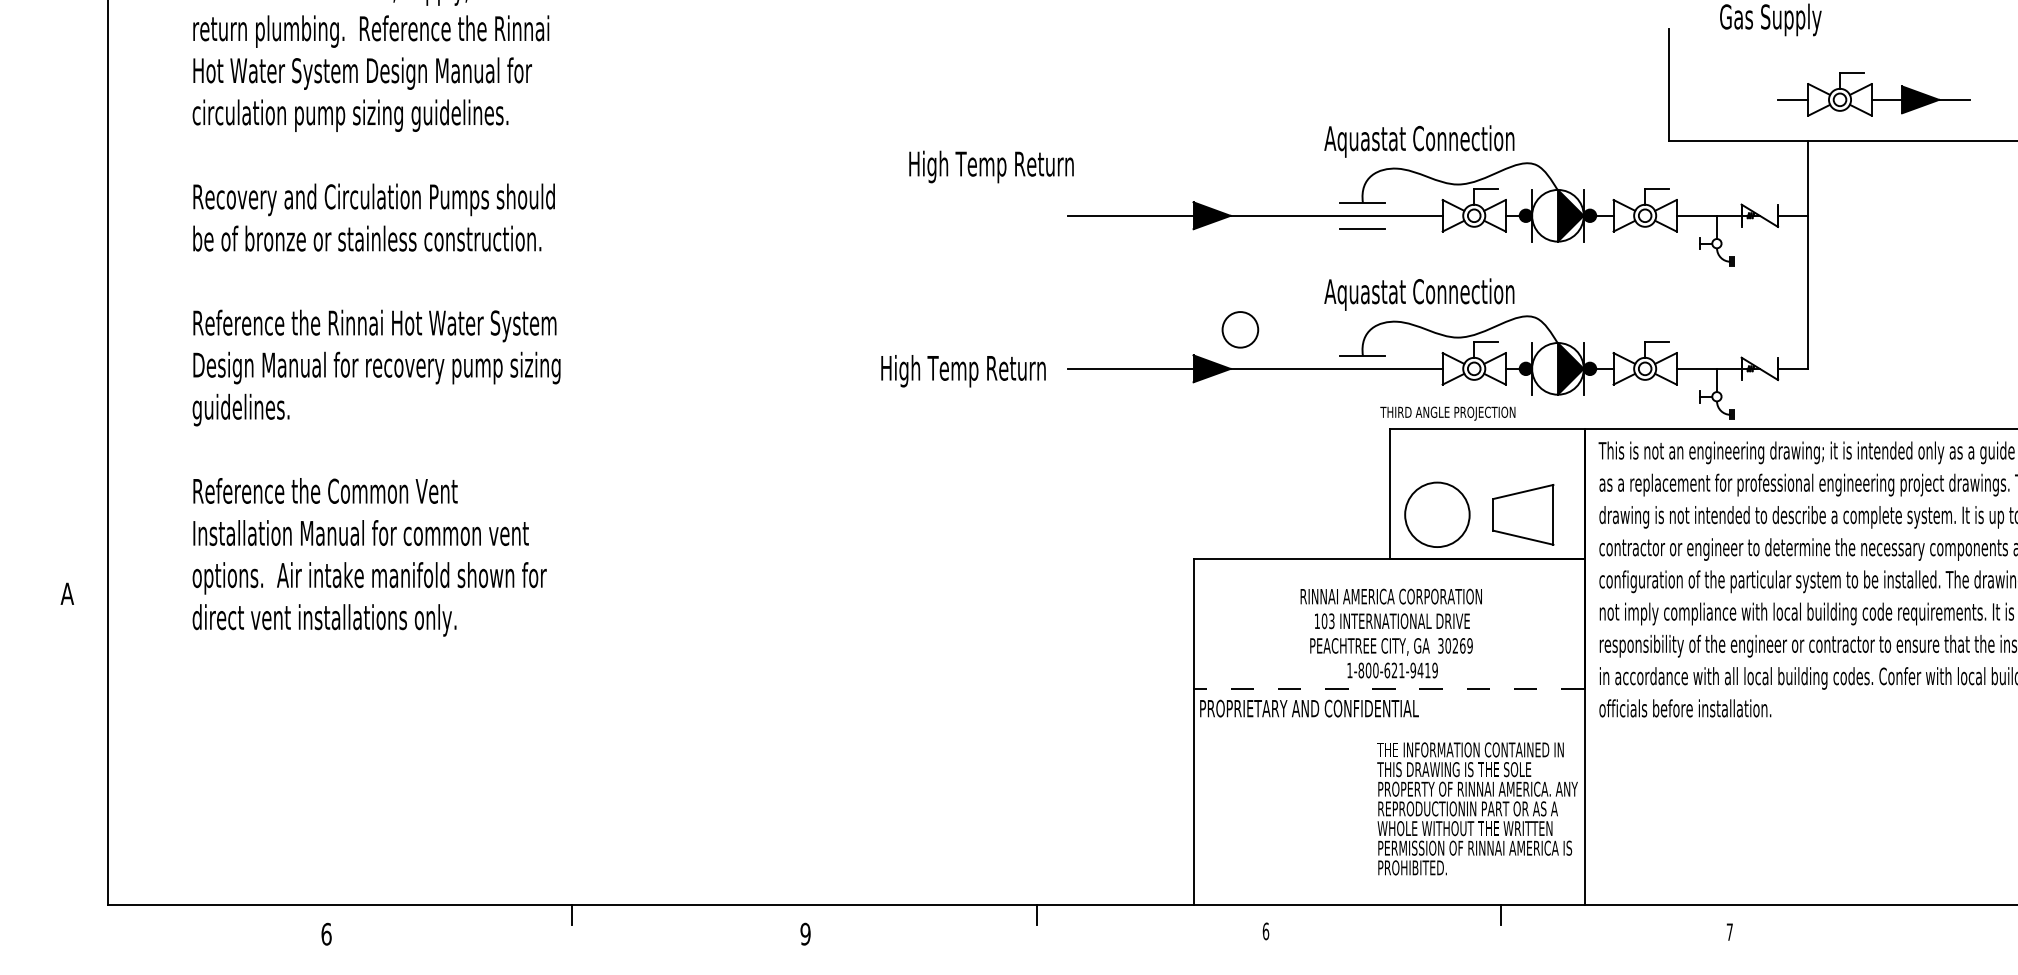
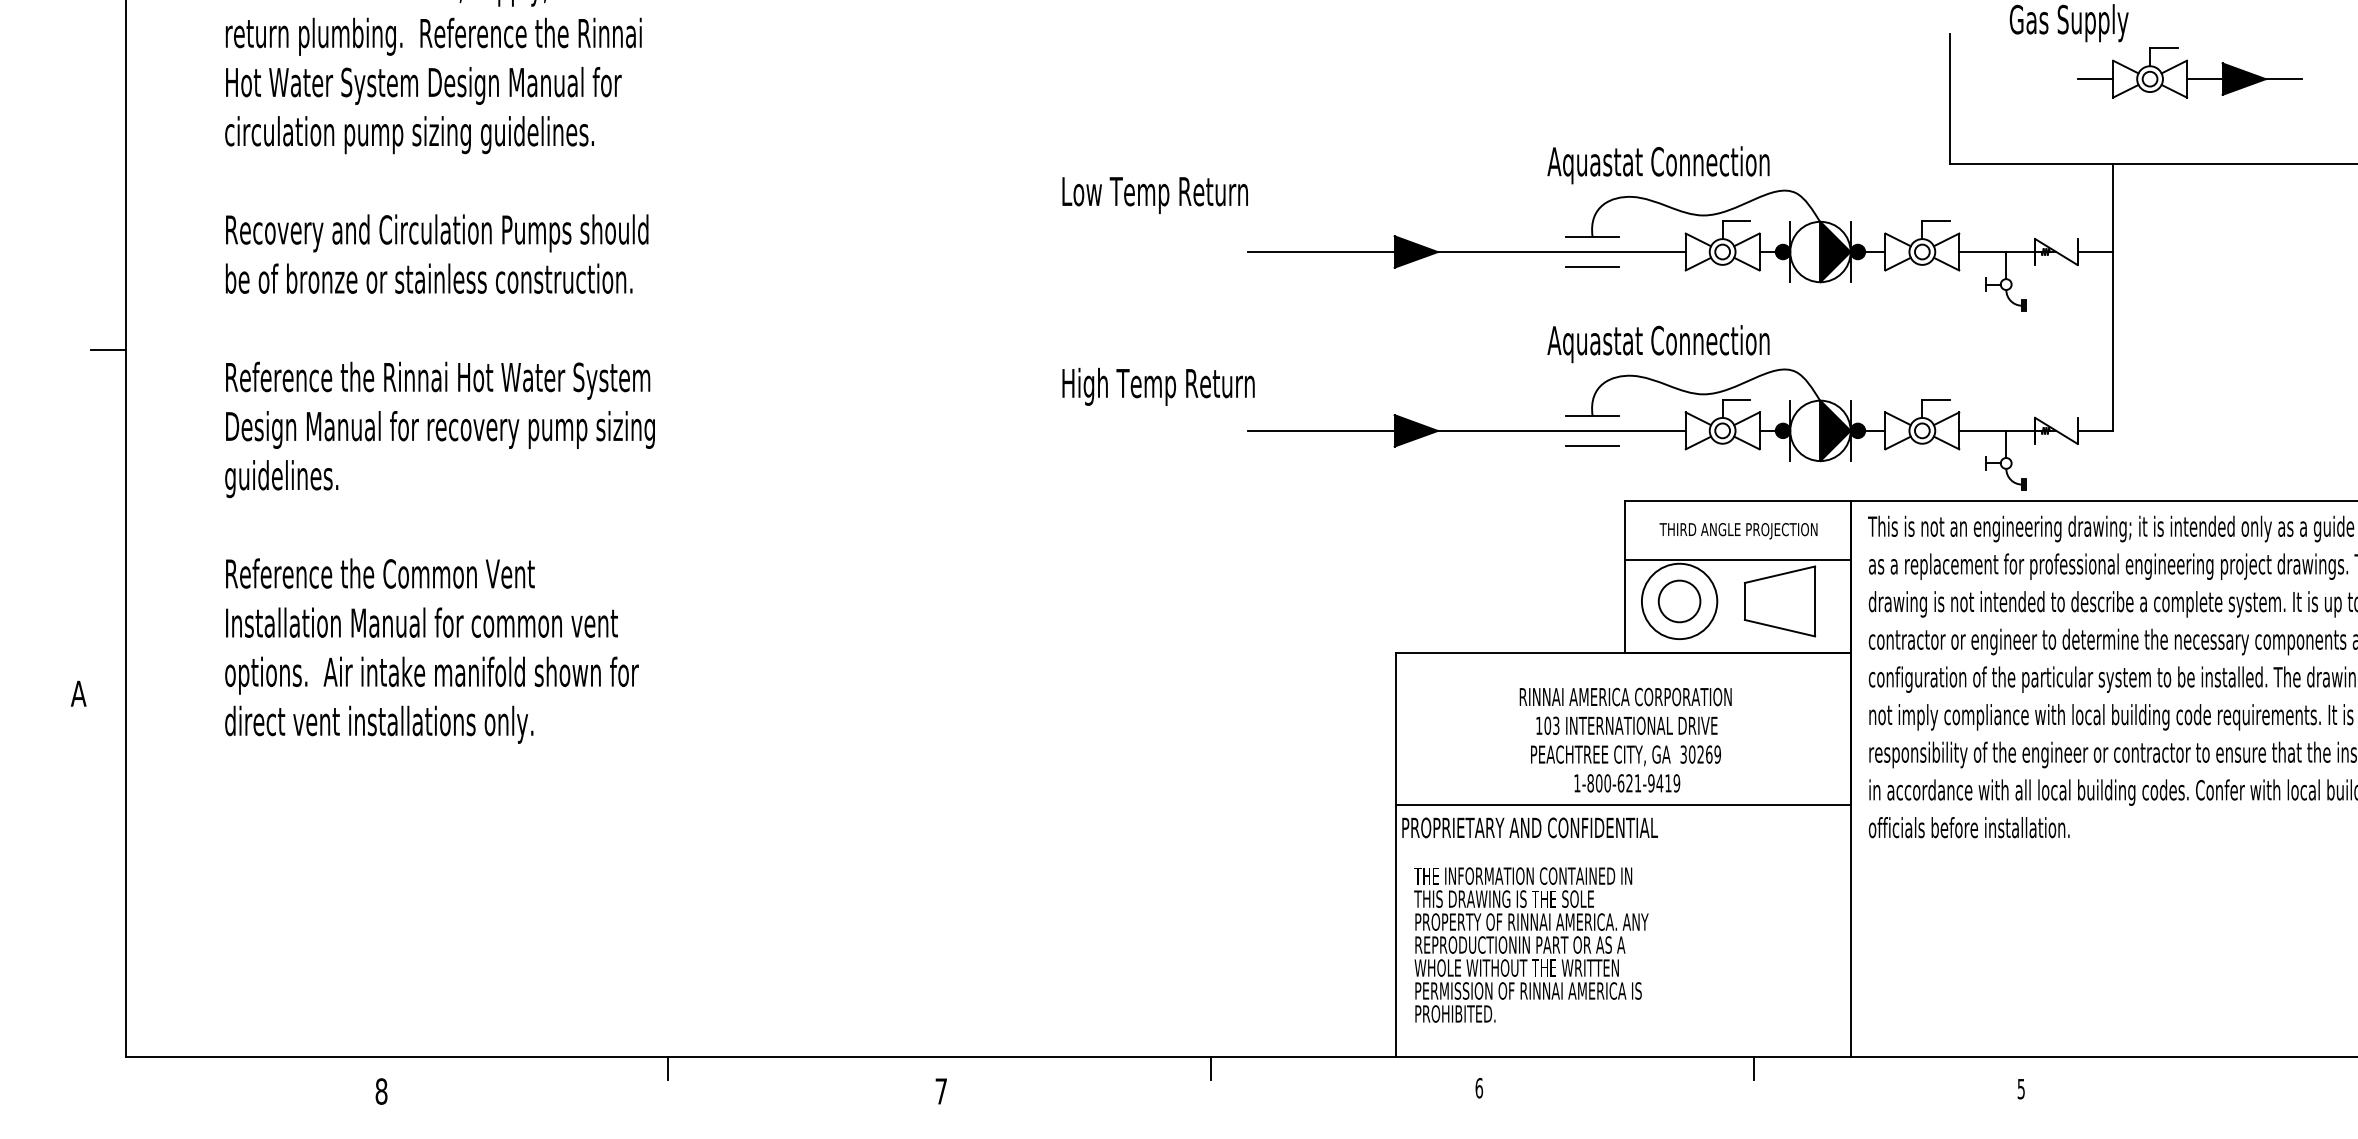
part: (1873, 94) -> (2189, 72), moved
text: (992, 166) -> (1159, 194), High Temp Return -> Low Temp Return
line: (92, 300) -> (108, 350), added
circle: (1240, 329) -> (1679, 601), moved
text: (963, 371) -> (1158, 387), moved
line: (1362, 381) -> (1592, 445), added
text: (1447, 413) -> (1738, 530), moved
line: (1487, 479) -> (1738, 560), added
line: (1388, 688) -> (1622, 804), dashed -> solid
text: (1477, 808) -> (1531, 944), moved
text: (1729, 931) -> (2020, 1088), 7 -> 5
text: (326, 933) -> (381, 1090), 6 -> 8
text: (805, 933) -> (941, 1090), 9 -> 7

